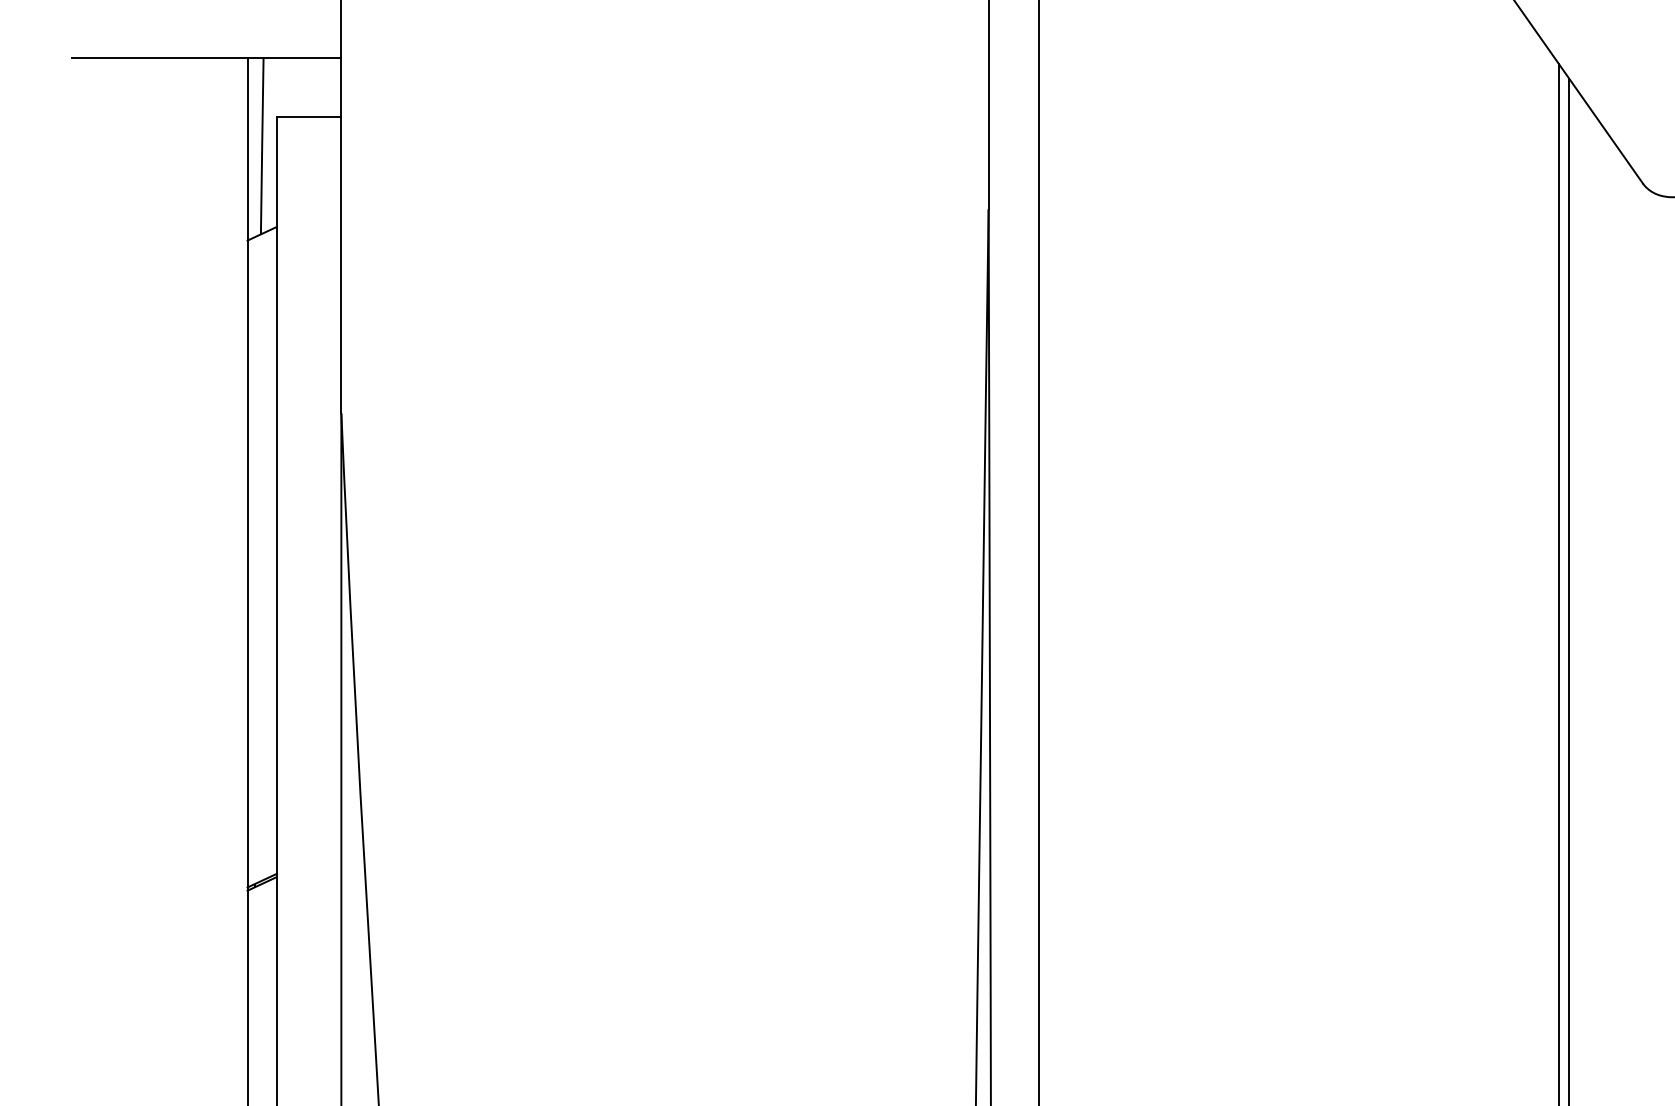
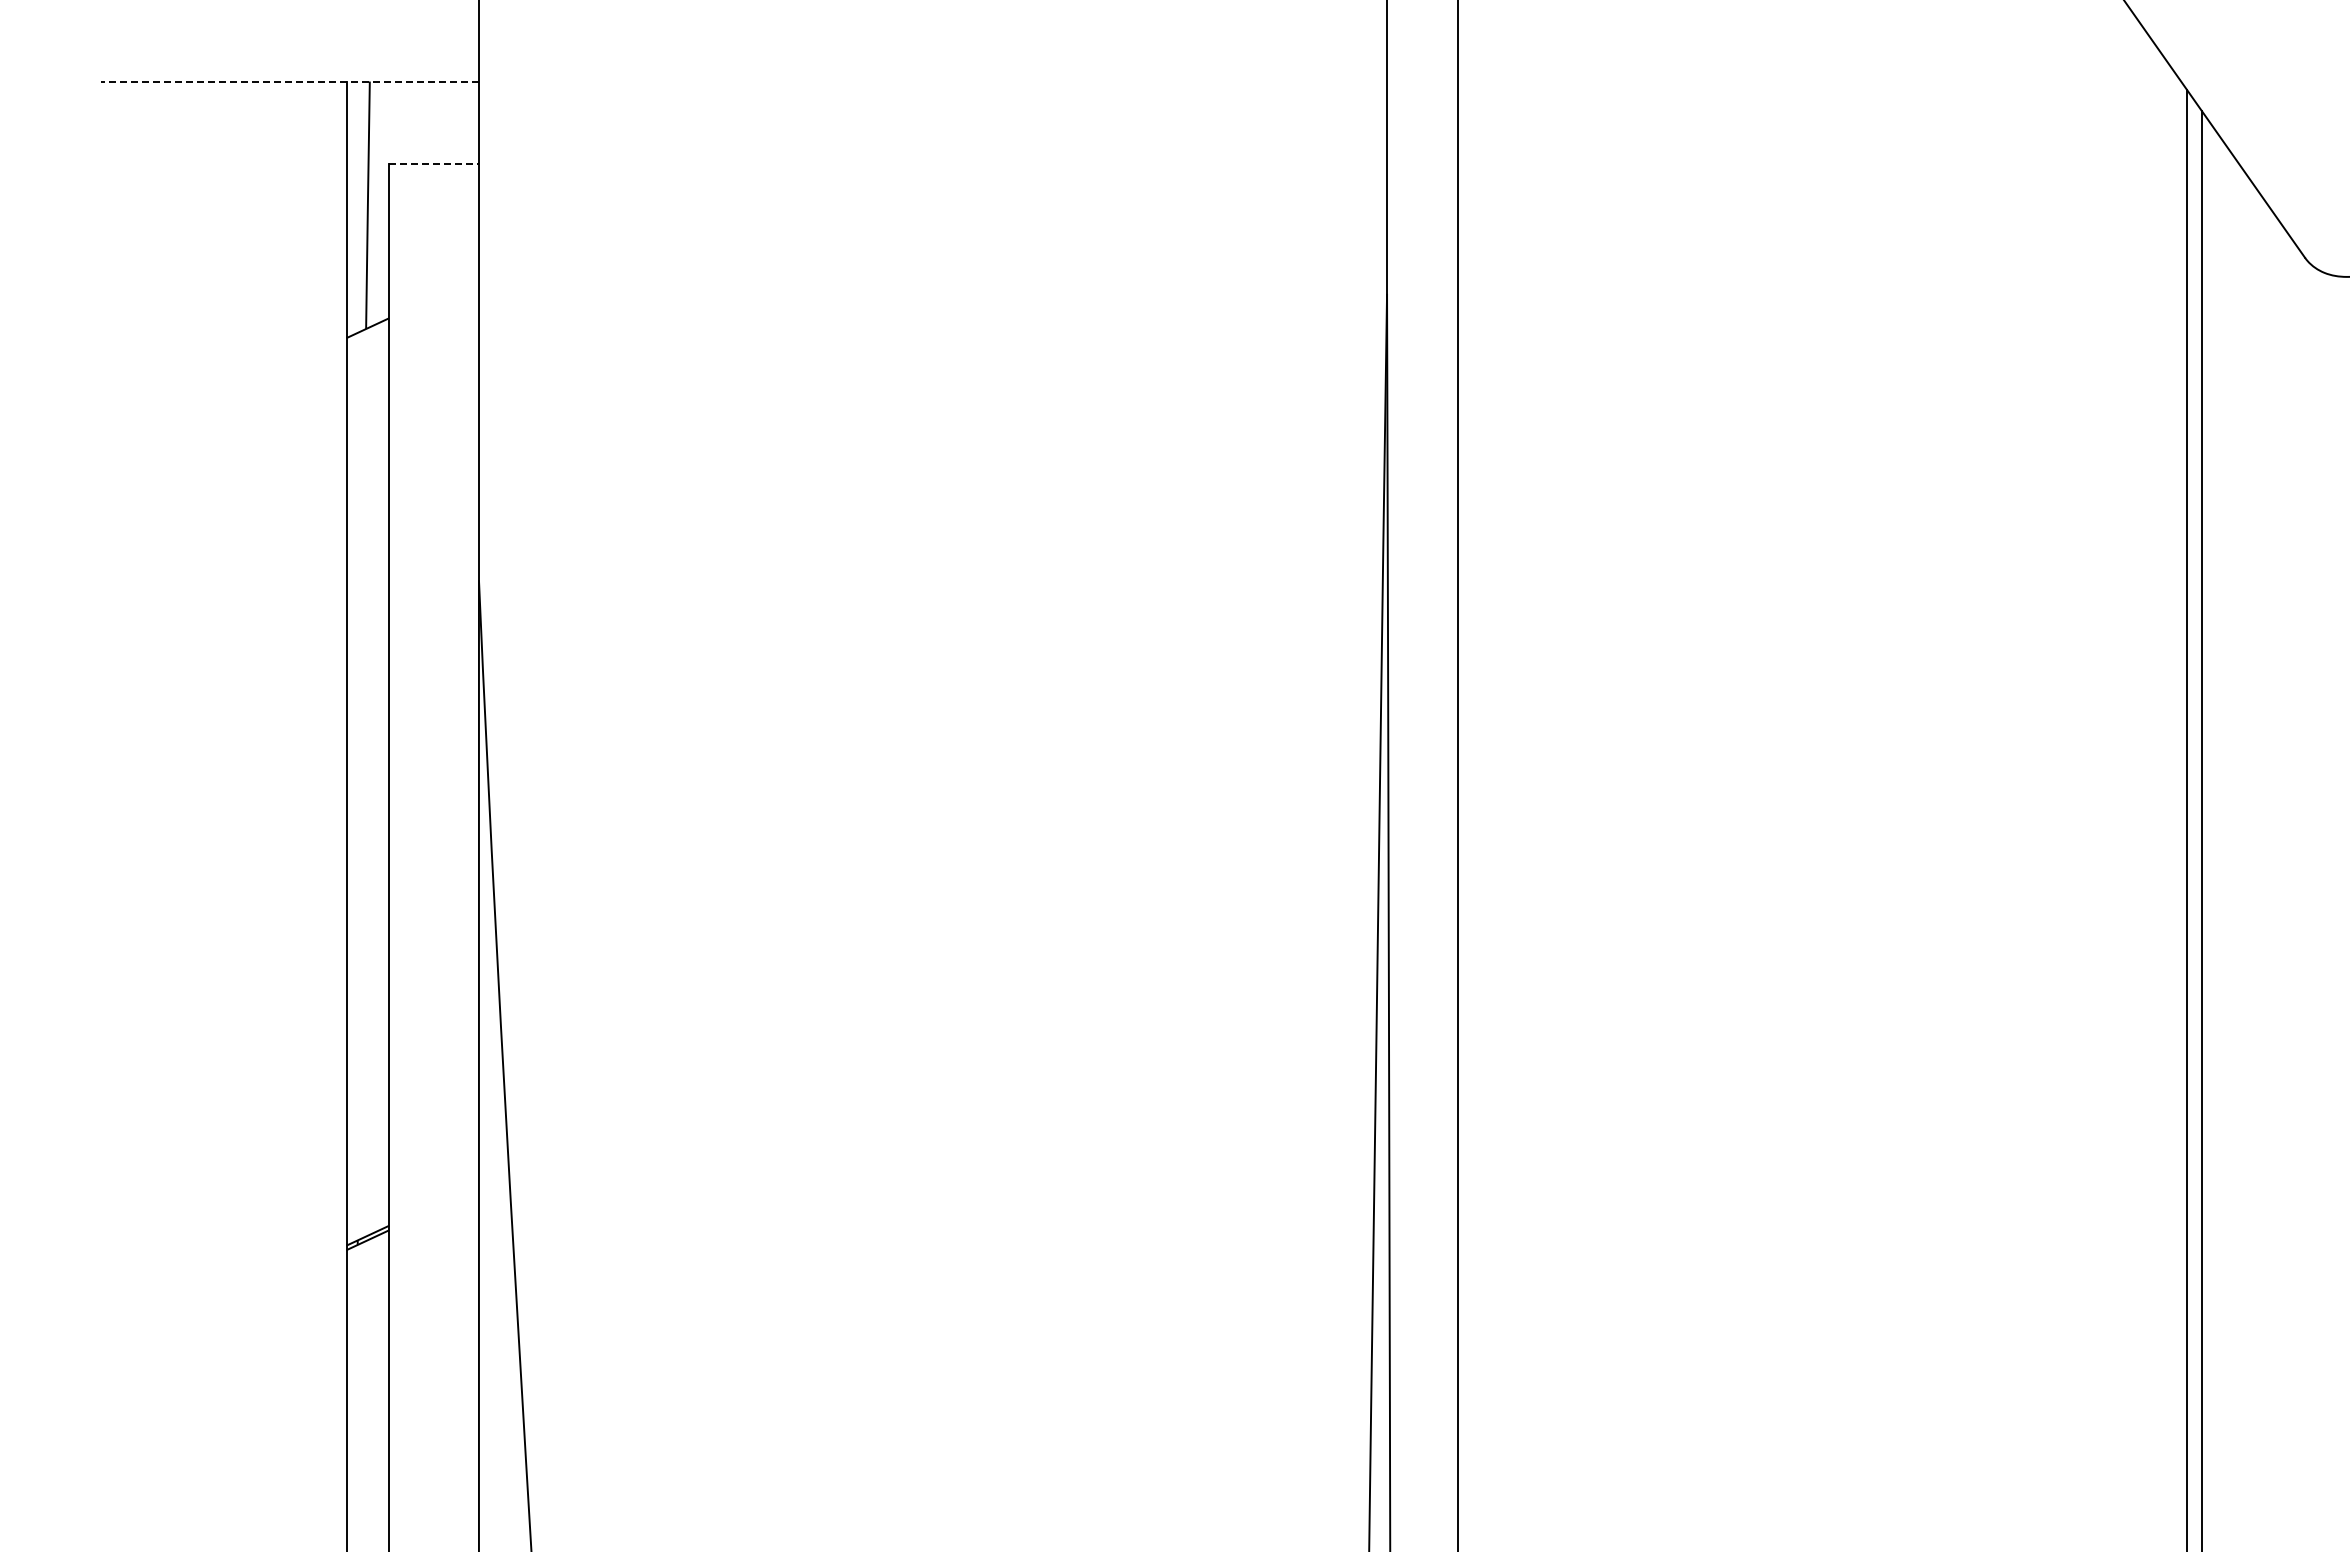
line: (206, 57) -> (289, 81), solid -> dashed
line: (309, 116) -> (434, 163), solid -> dashed

